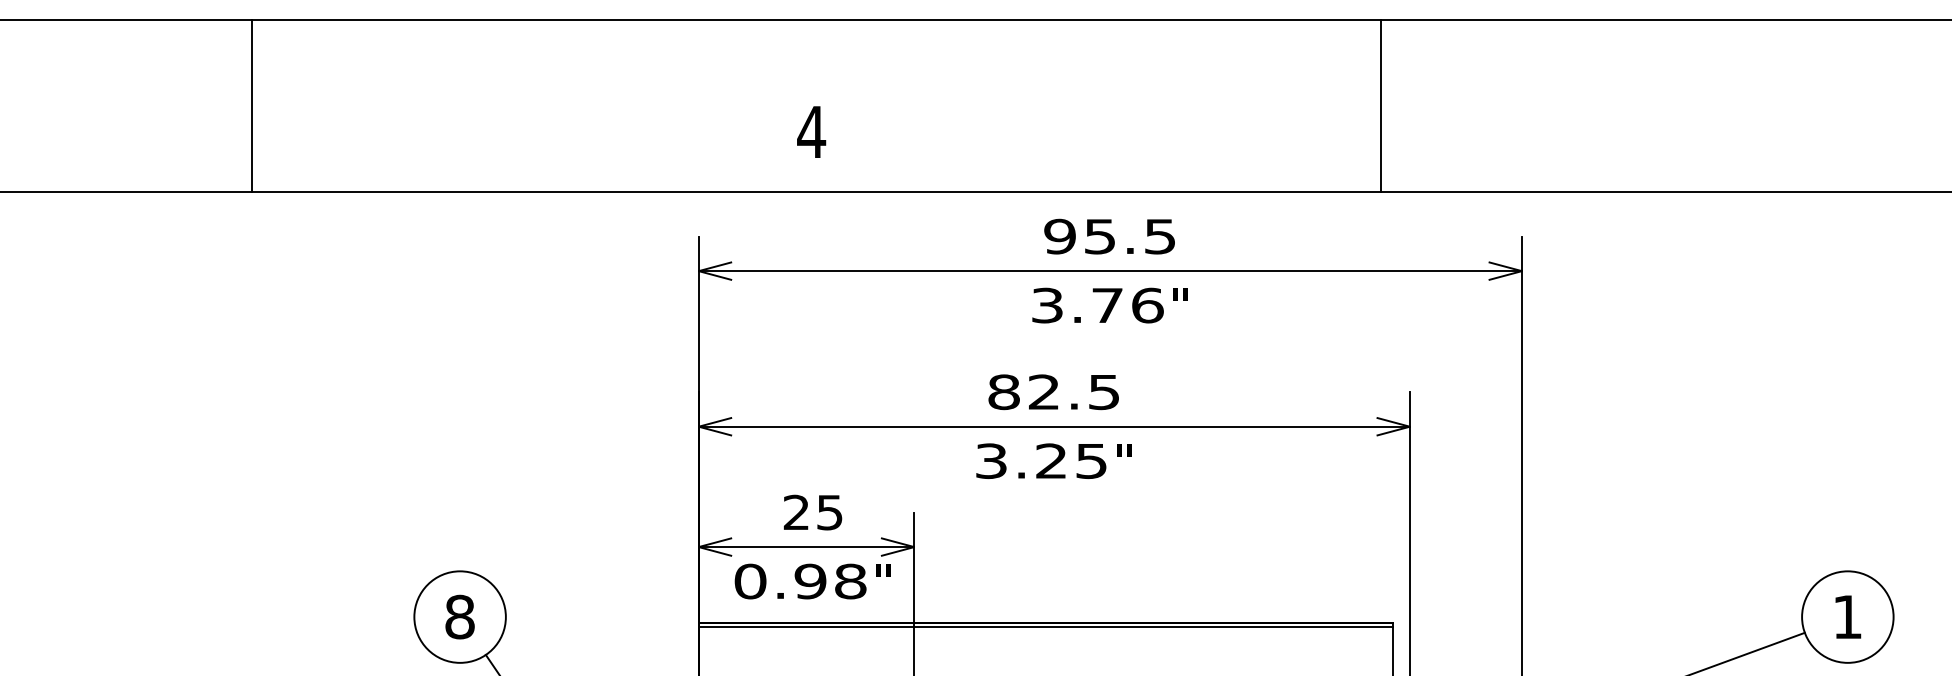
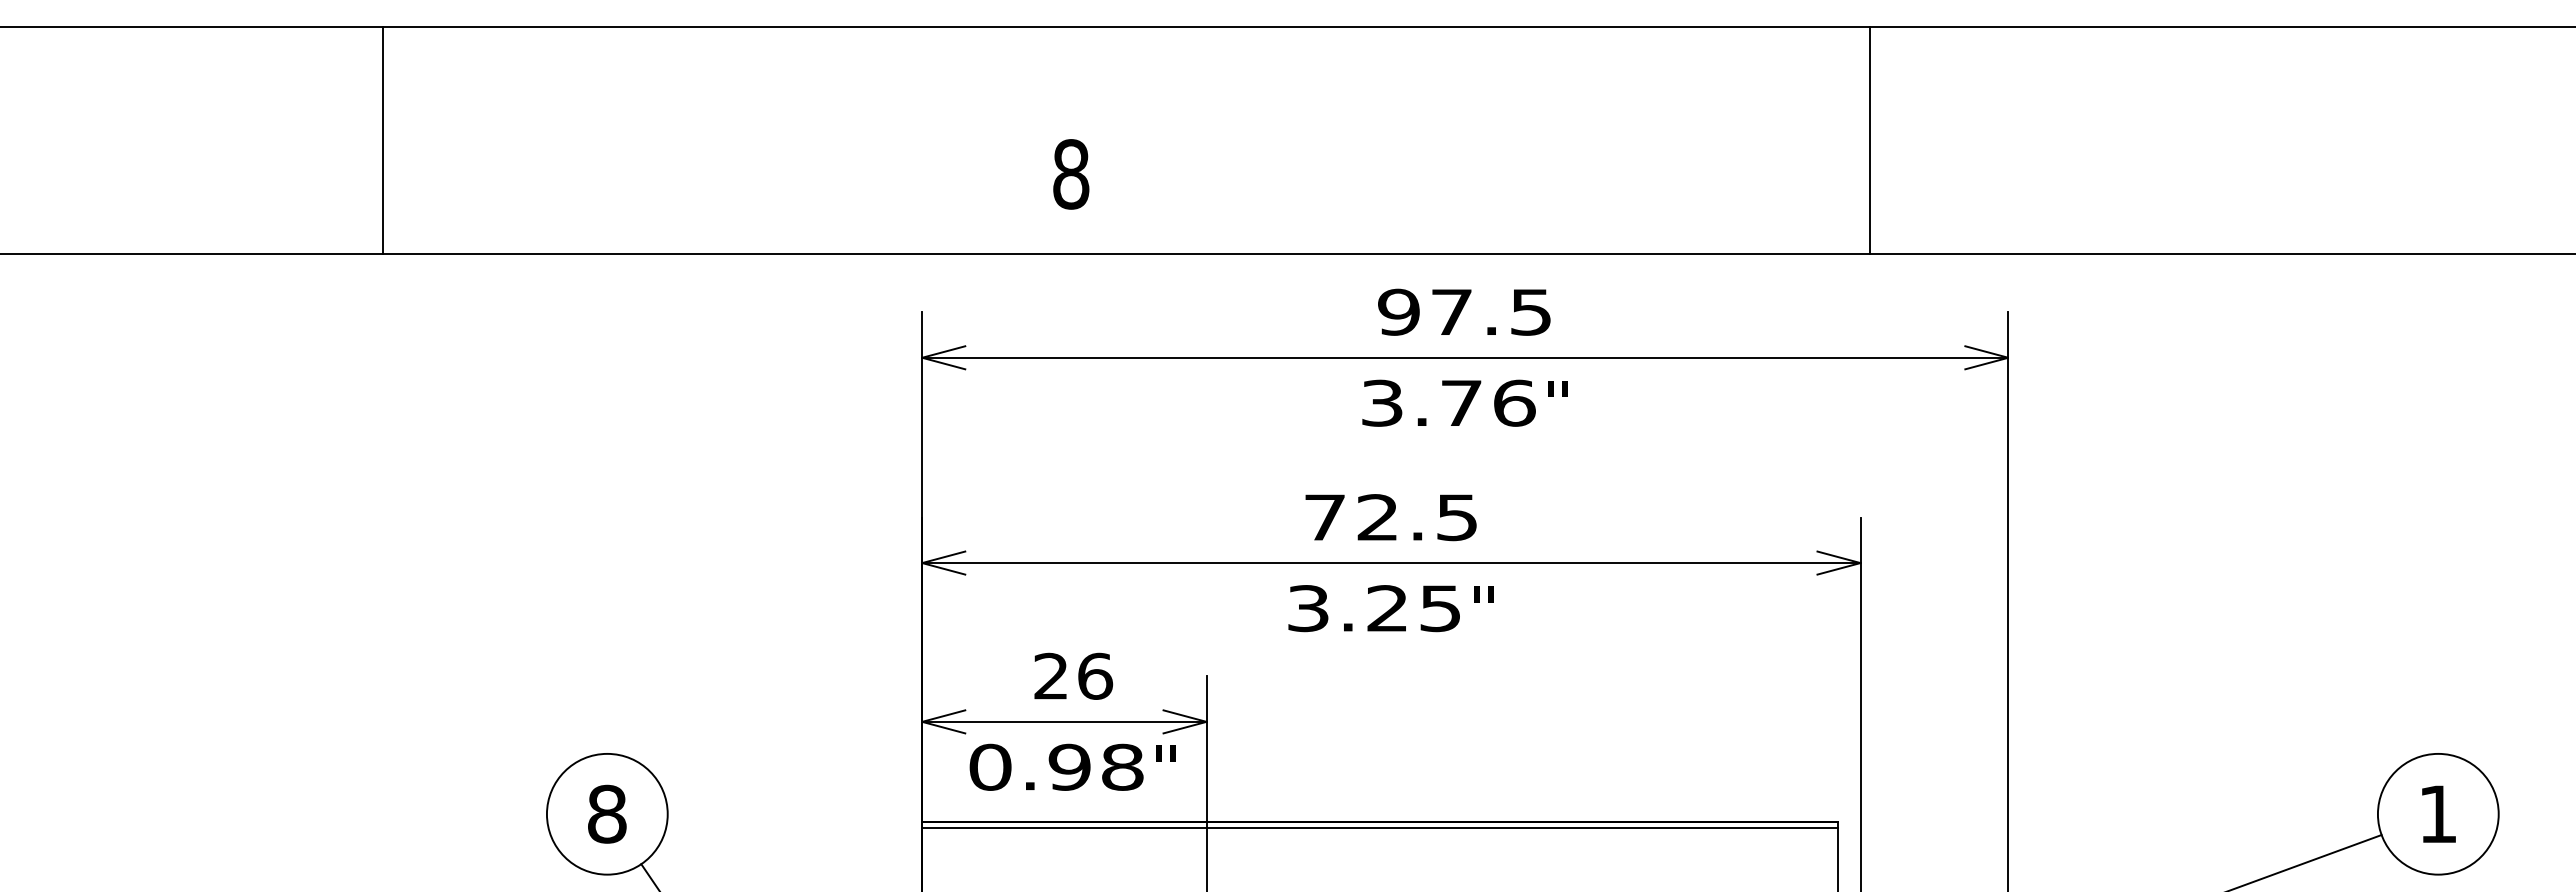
line: (251, 106) -> (382, 140), moved
line: (1381, 106) -> (1869, 140), moved
text: (811, 132) -> (1070, 174), 4 -> 8
text: (1099, 236) -> (1451, 312), 95.5 -> 97.5
text: (1003, 392) -> (1324, 517), 82.5 -> 72.5
text: (830, 511) -> (1095, 675), 25 -> 26

